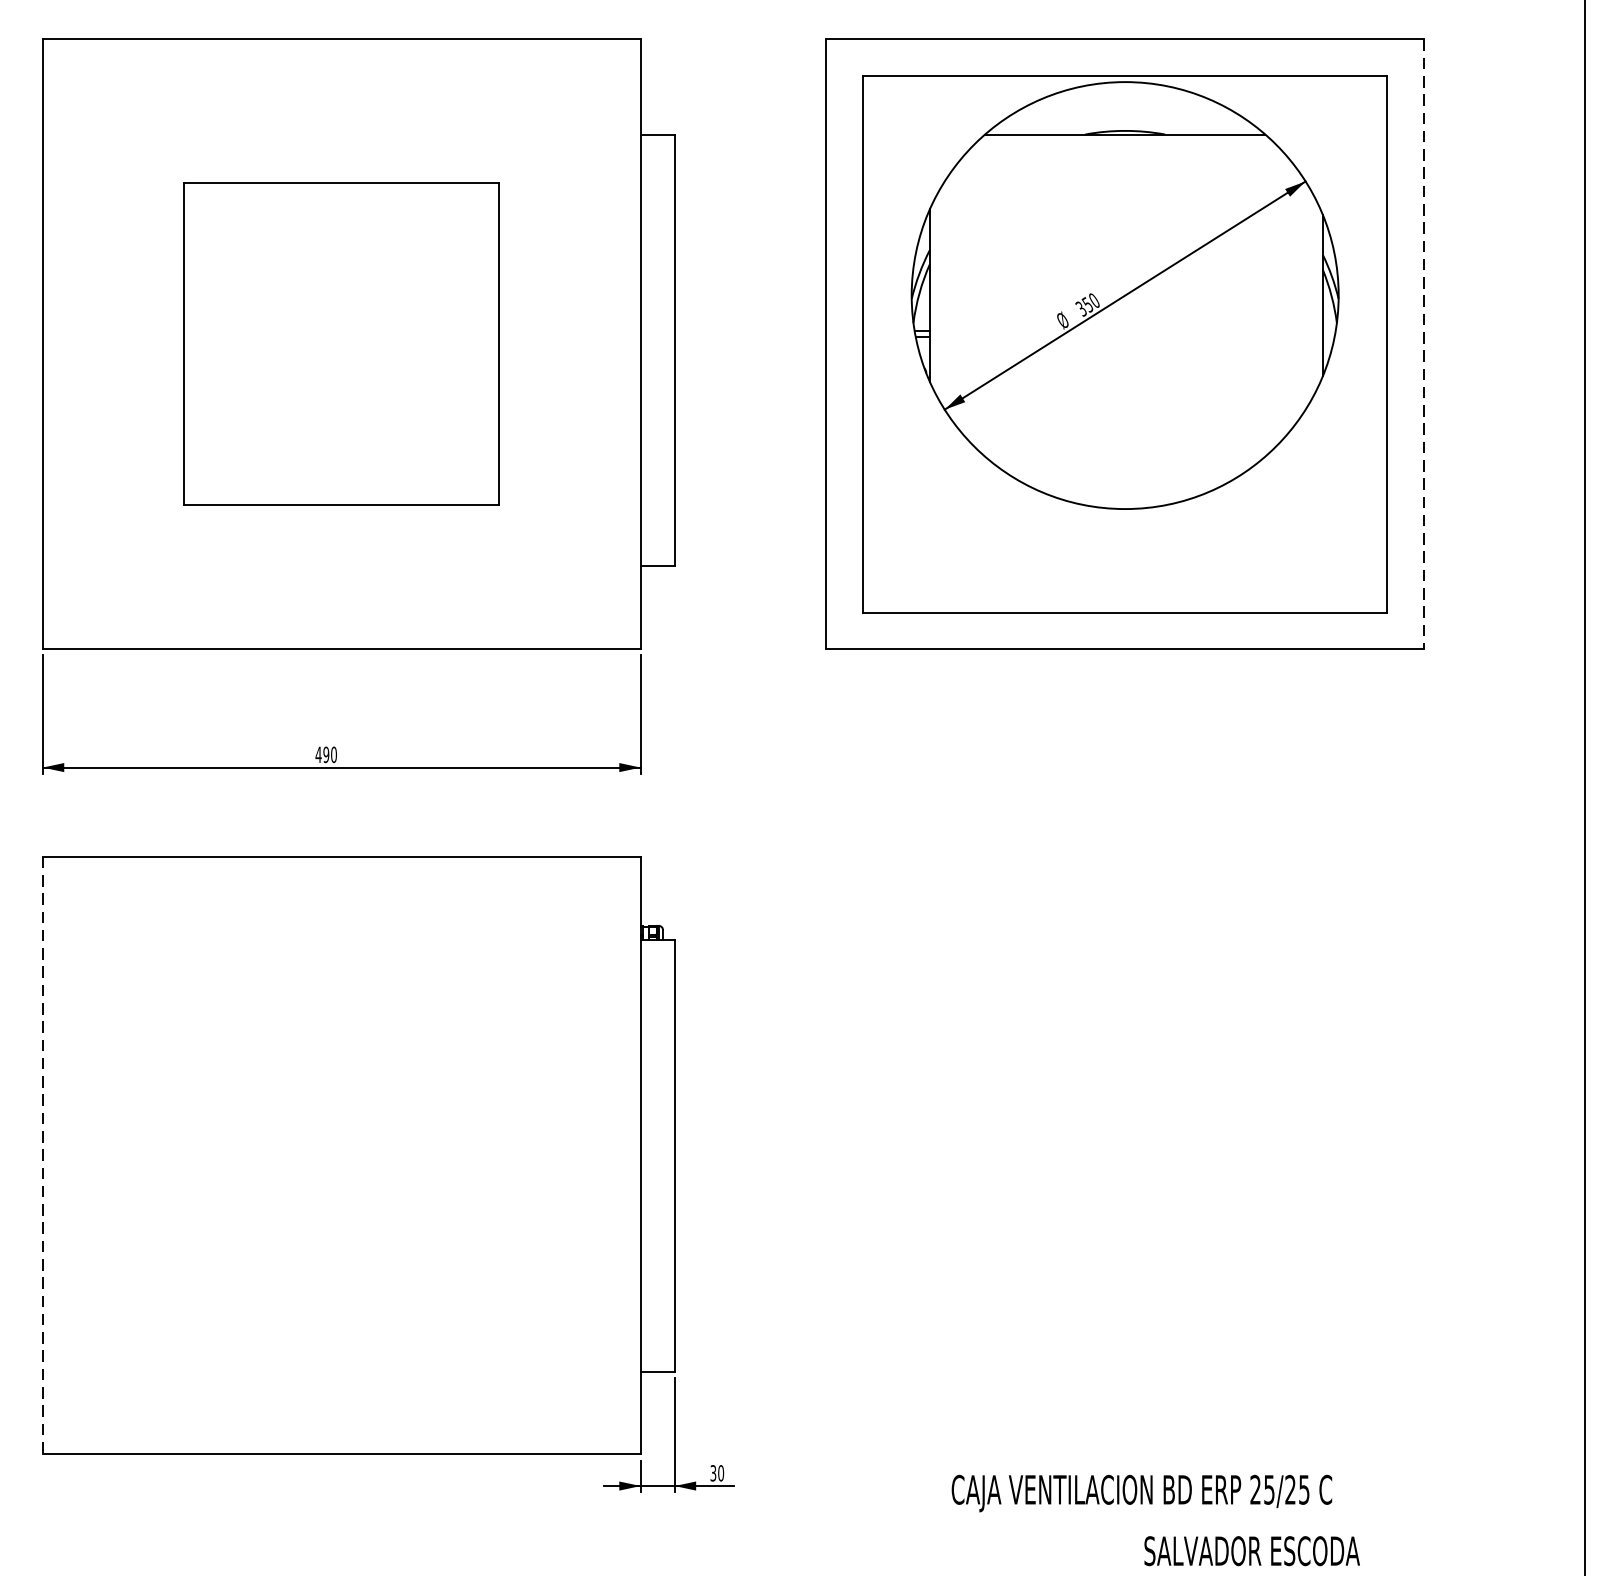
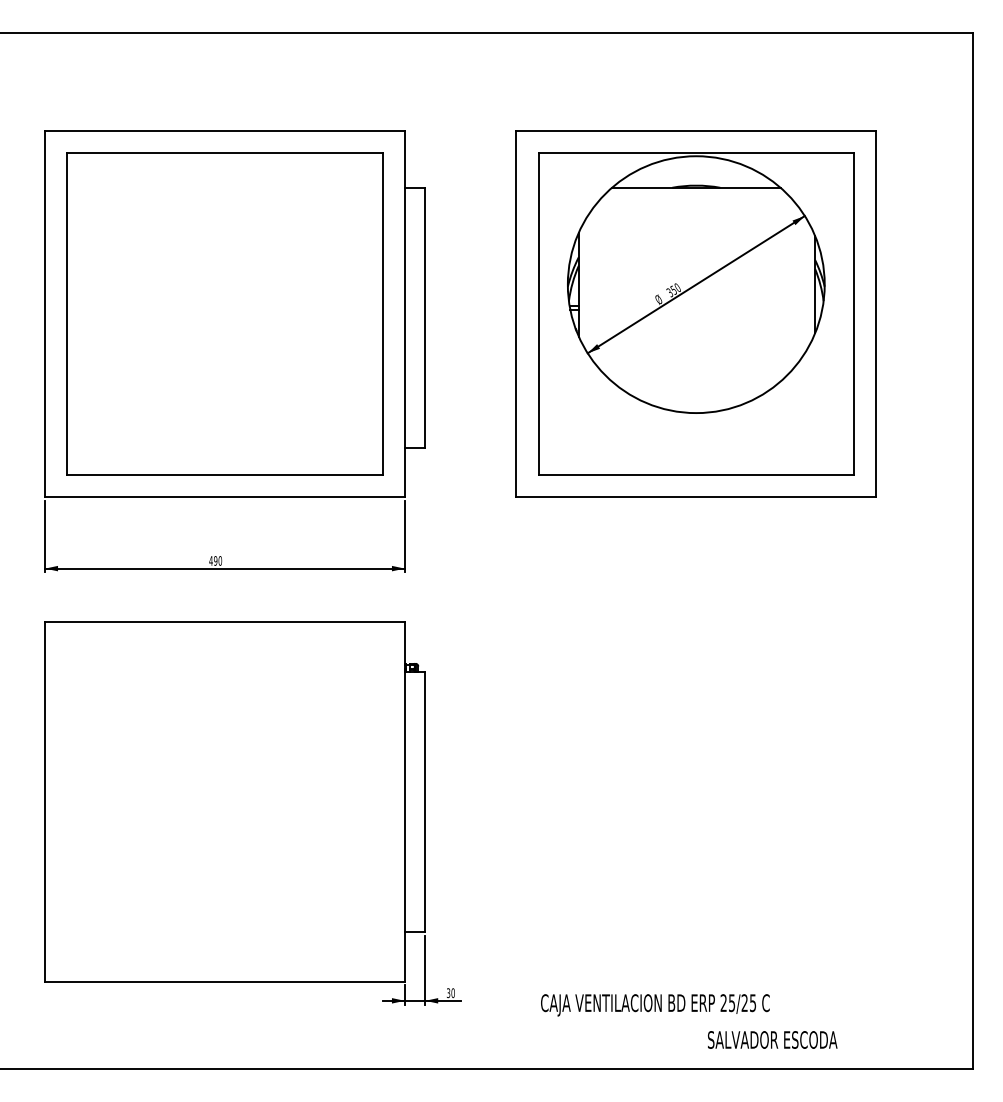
part: (340, 343) -> (224, 313), size x1.67
line: (1424, 345) -> (876, 314), dashed -> solid
line: (43, 1156) -> (45, 802), dashed -> solid
text: (1142, 1493) -> (655, 1005), moved

